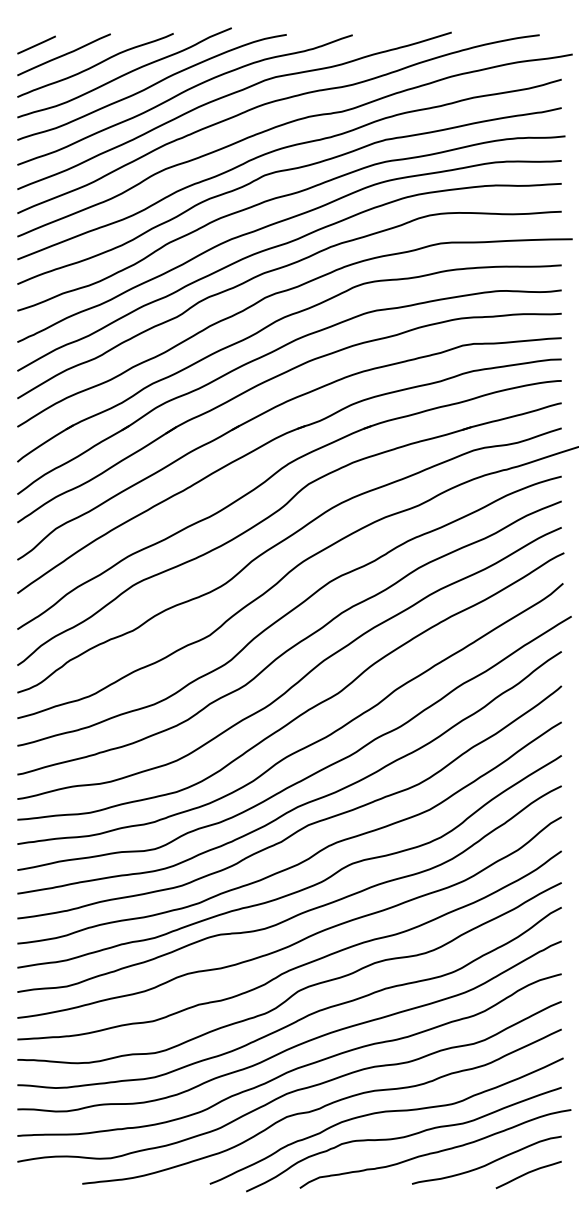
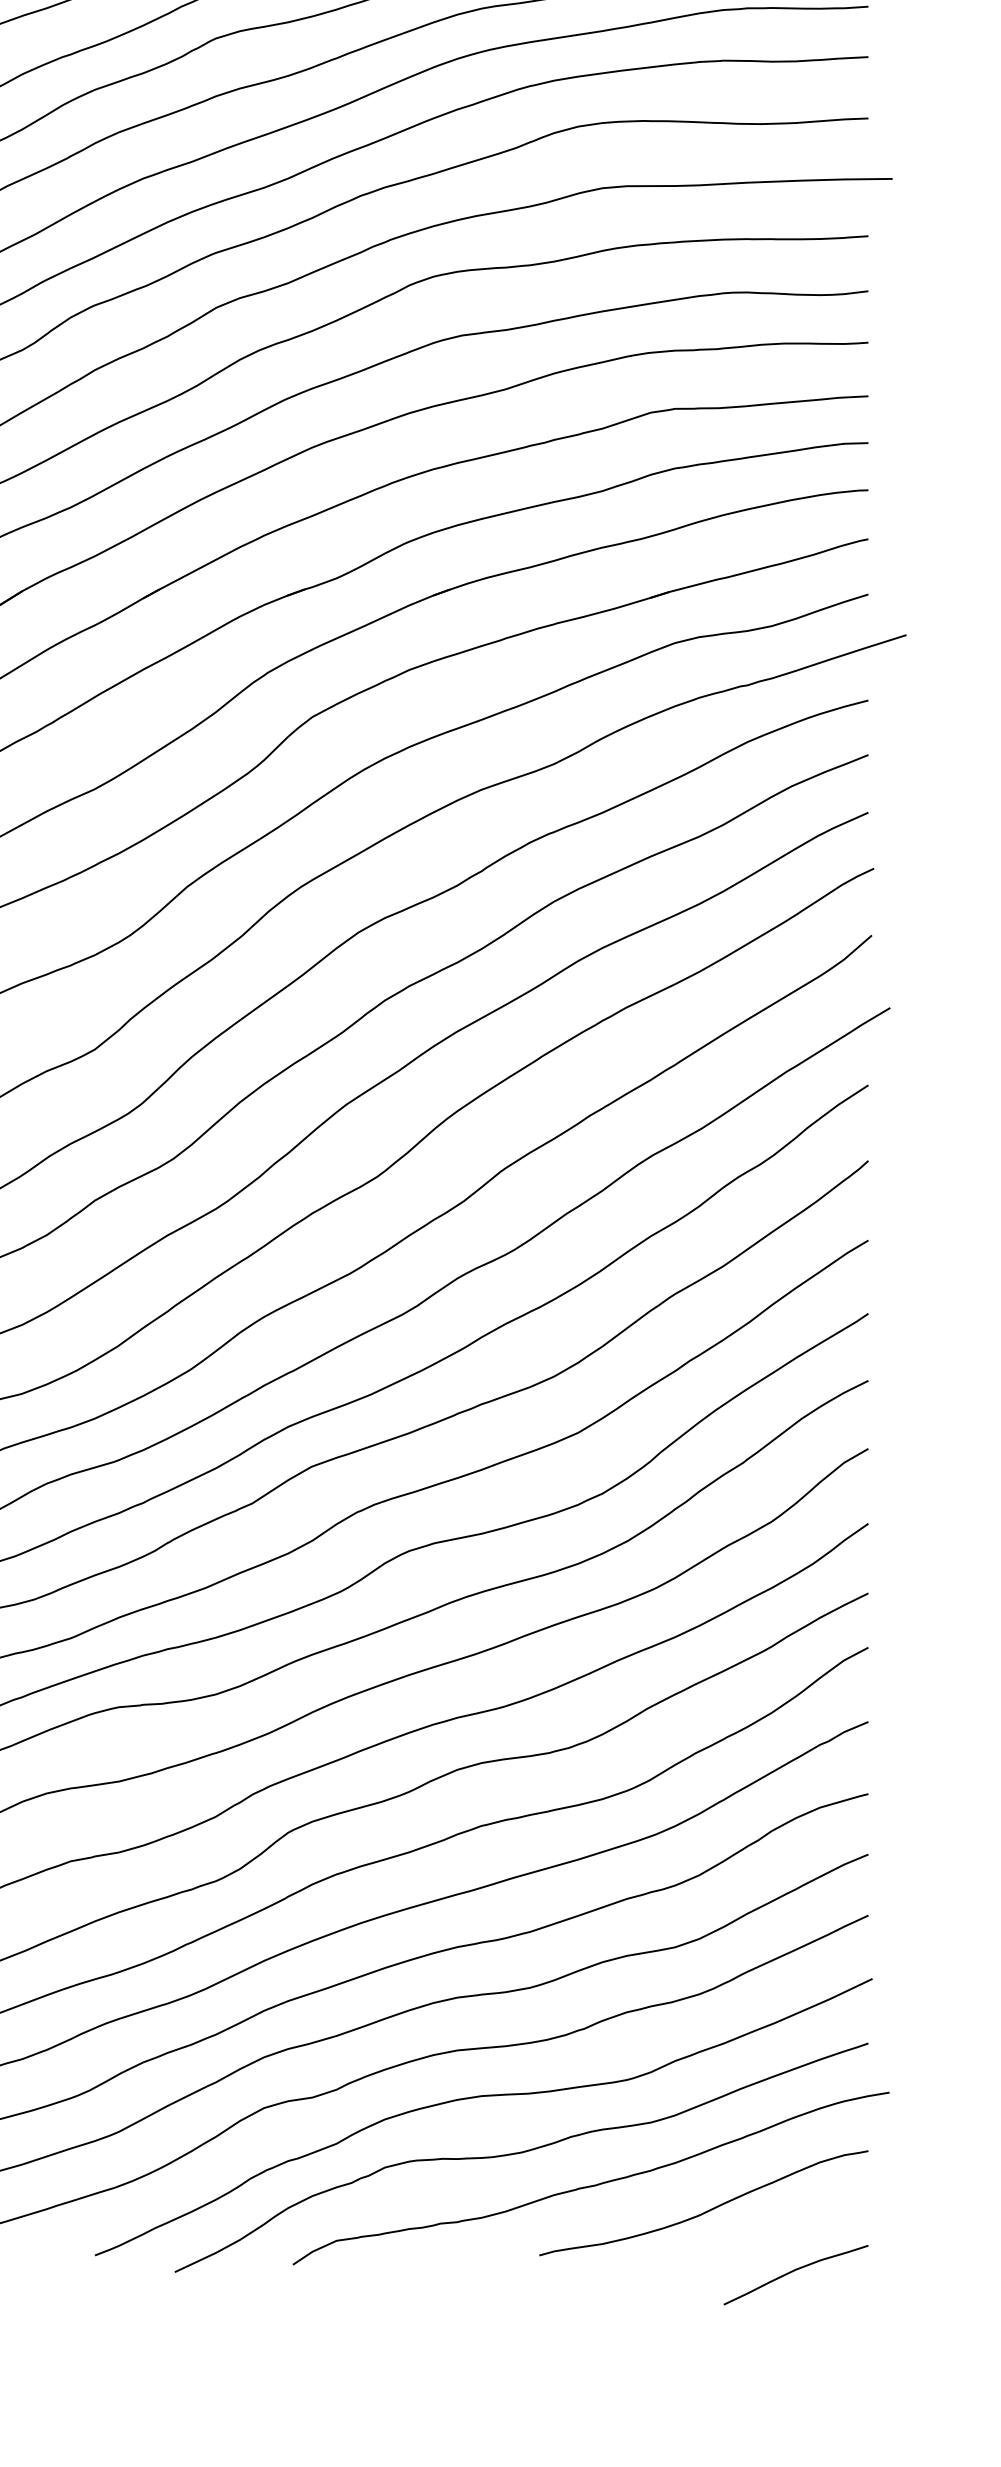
curve: (528, 1173) -> (795, 2271), moved

